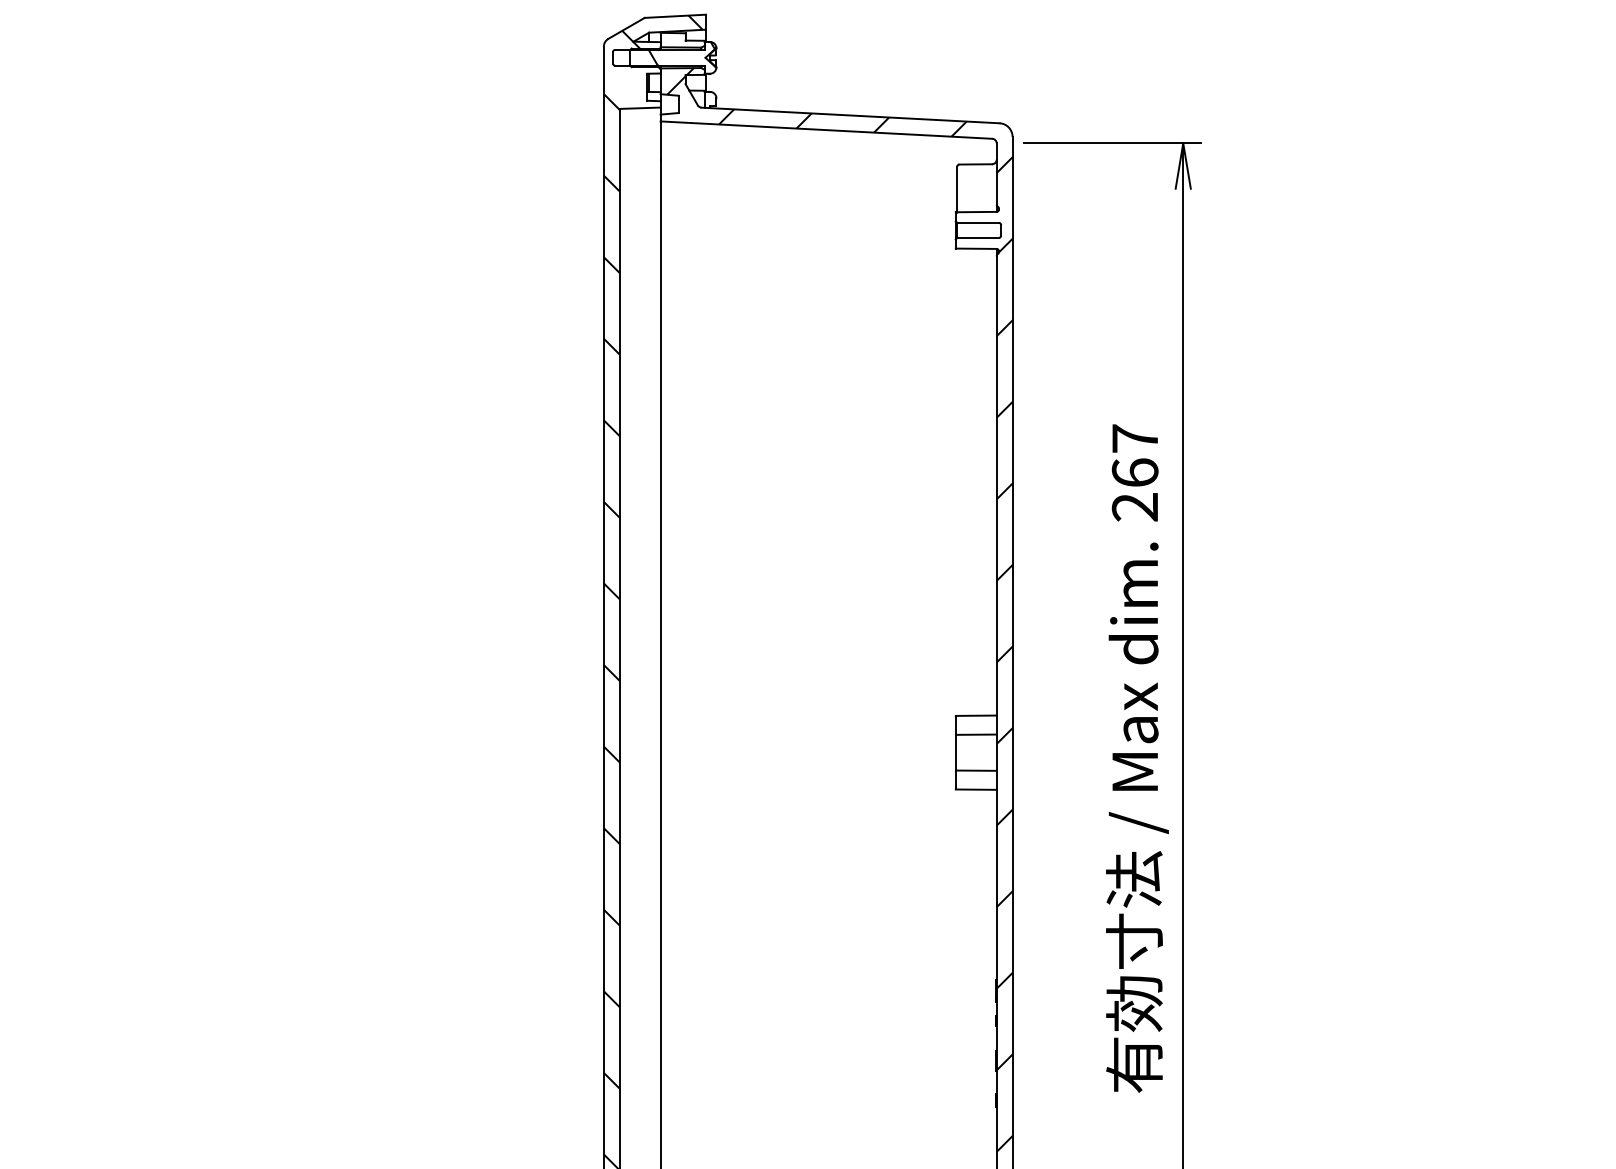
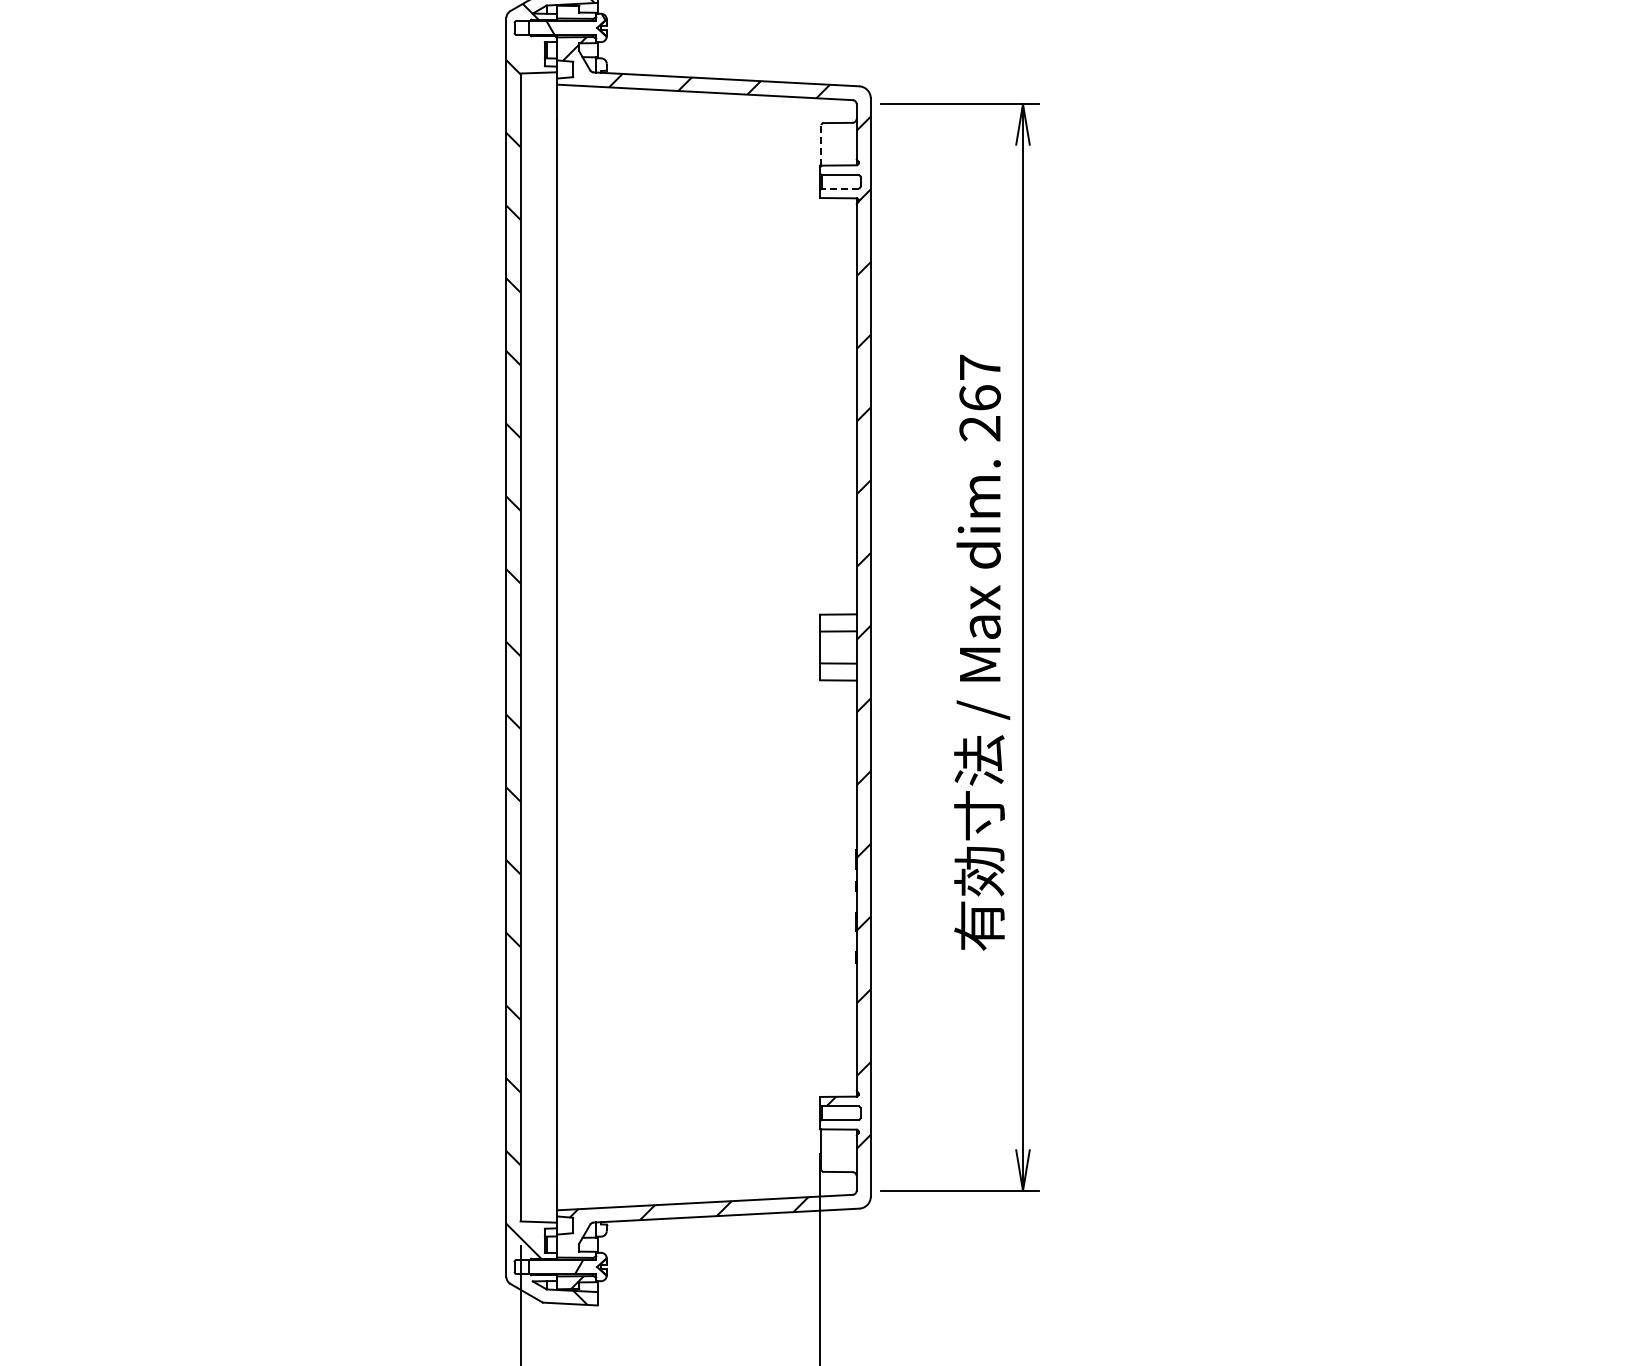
line: (957, 188) -> (821, 144), solid -> dashed
line: (978, 237) -> (840, 188), solid -> dashed

